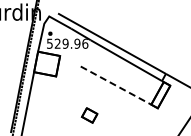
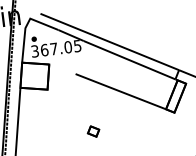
text: (67, 43) -> (56, 48), 529.96 -> 367.05
line: (116, 85) -> (121, 91), dashed -> solid
part: (89, 115) -> (93, 131), size x0.62

